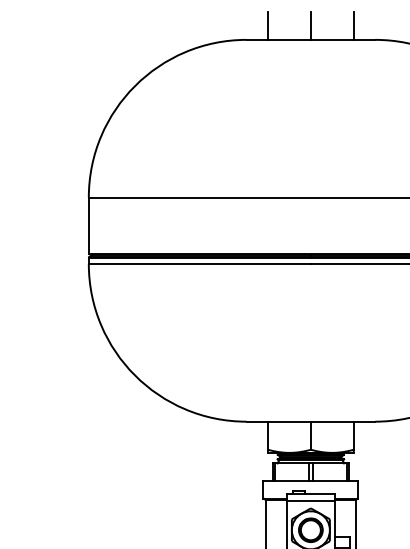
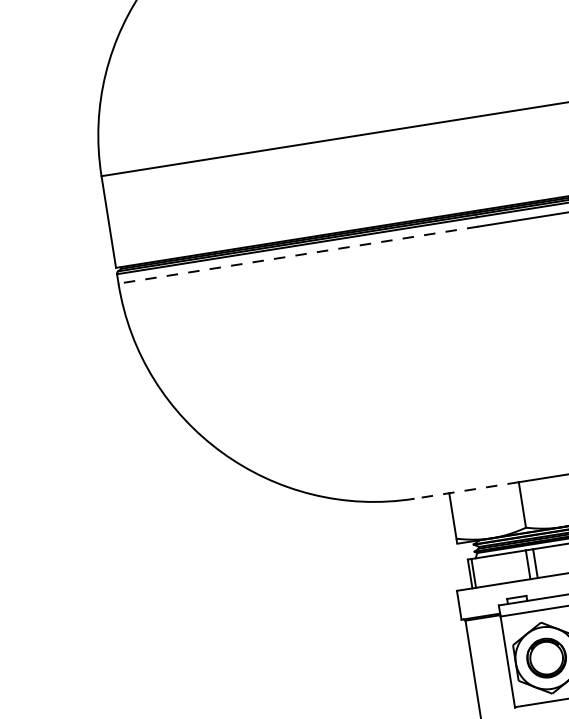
line: (199, 263) -> (297, 254), solid -> dashed
line: (278, 421) -> (466, 490), solid -> dashed

